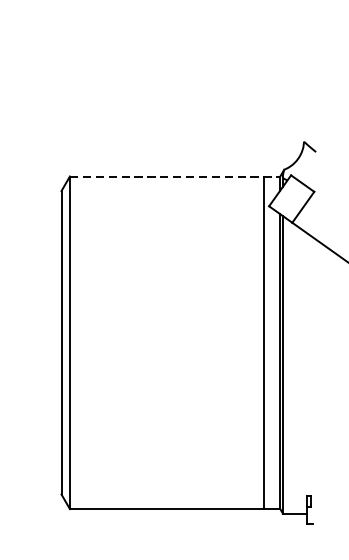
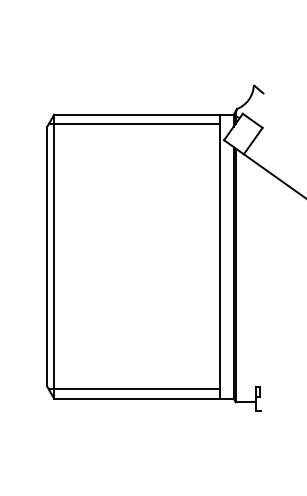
line: (174, 176) -> (143, 114), dashed -> solid
line: (162, 186) -> (133, 123), added
line: (162, 498) -> (133, 389), added

